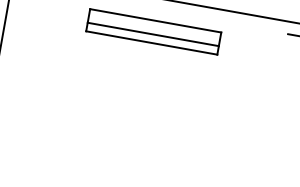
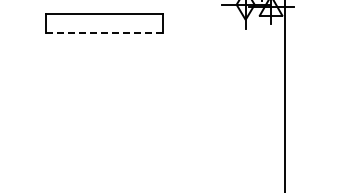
line: (153, 34) -> (104, 25), removed
line: (151, 42) -> (104, 33), solid -> dashed

